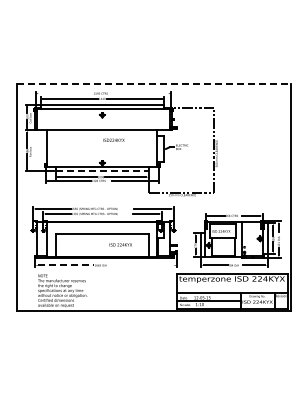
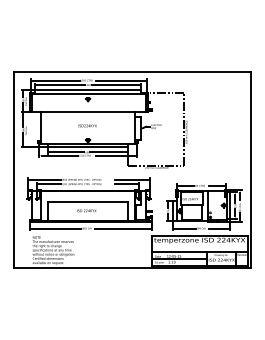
line: (154, 83) -> (132, 71), dashed -> solid
line: (65, 93) -> (56, 80), added
line: (139, 93) -> (120, 80), added
text: (113, 139) -> (87, 125), moved
line: (102, 171) -> (88, 147), dashed -> solid
text: (120, 244) -> (86, 210), moved
line: (66, 265) -> (57, 228), dashed -> solid
line: (142, 265) -> (122, 228), added

